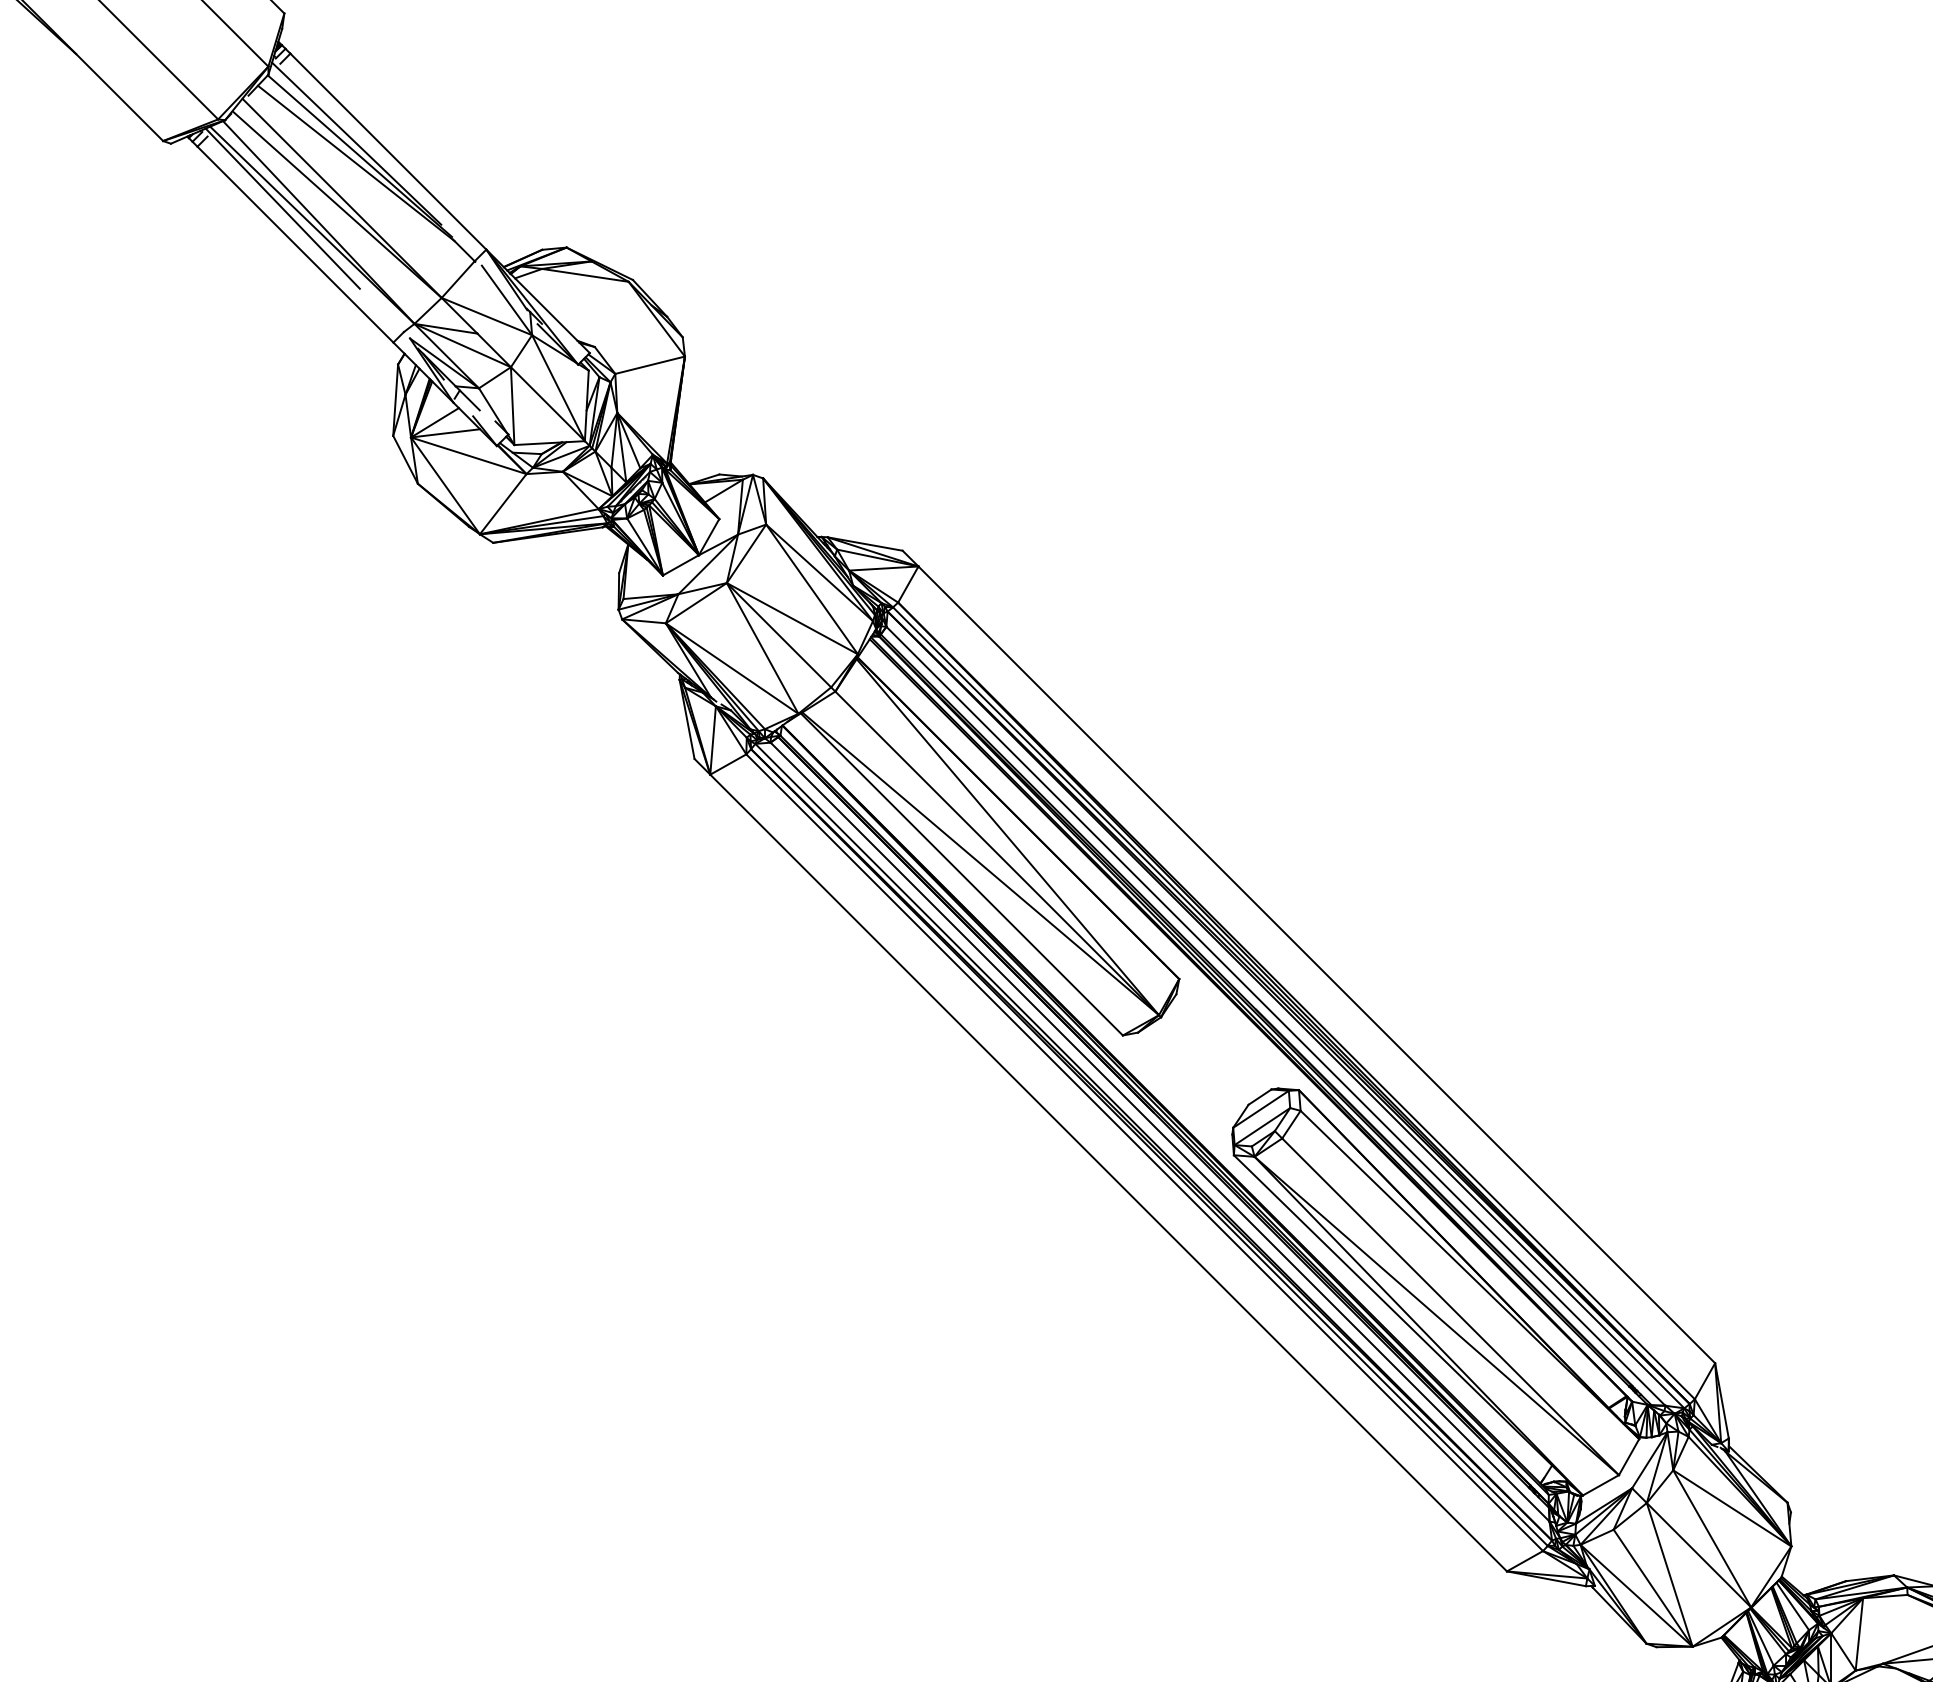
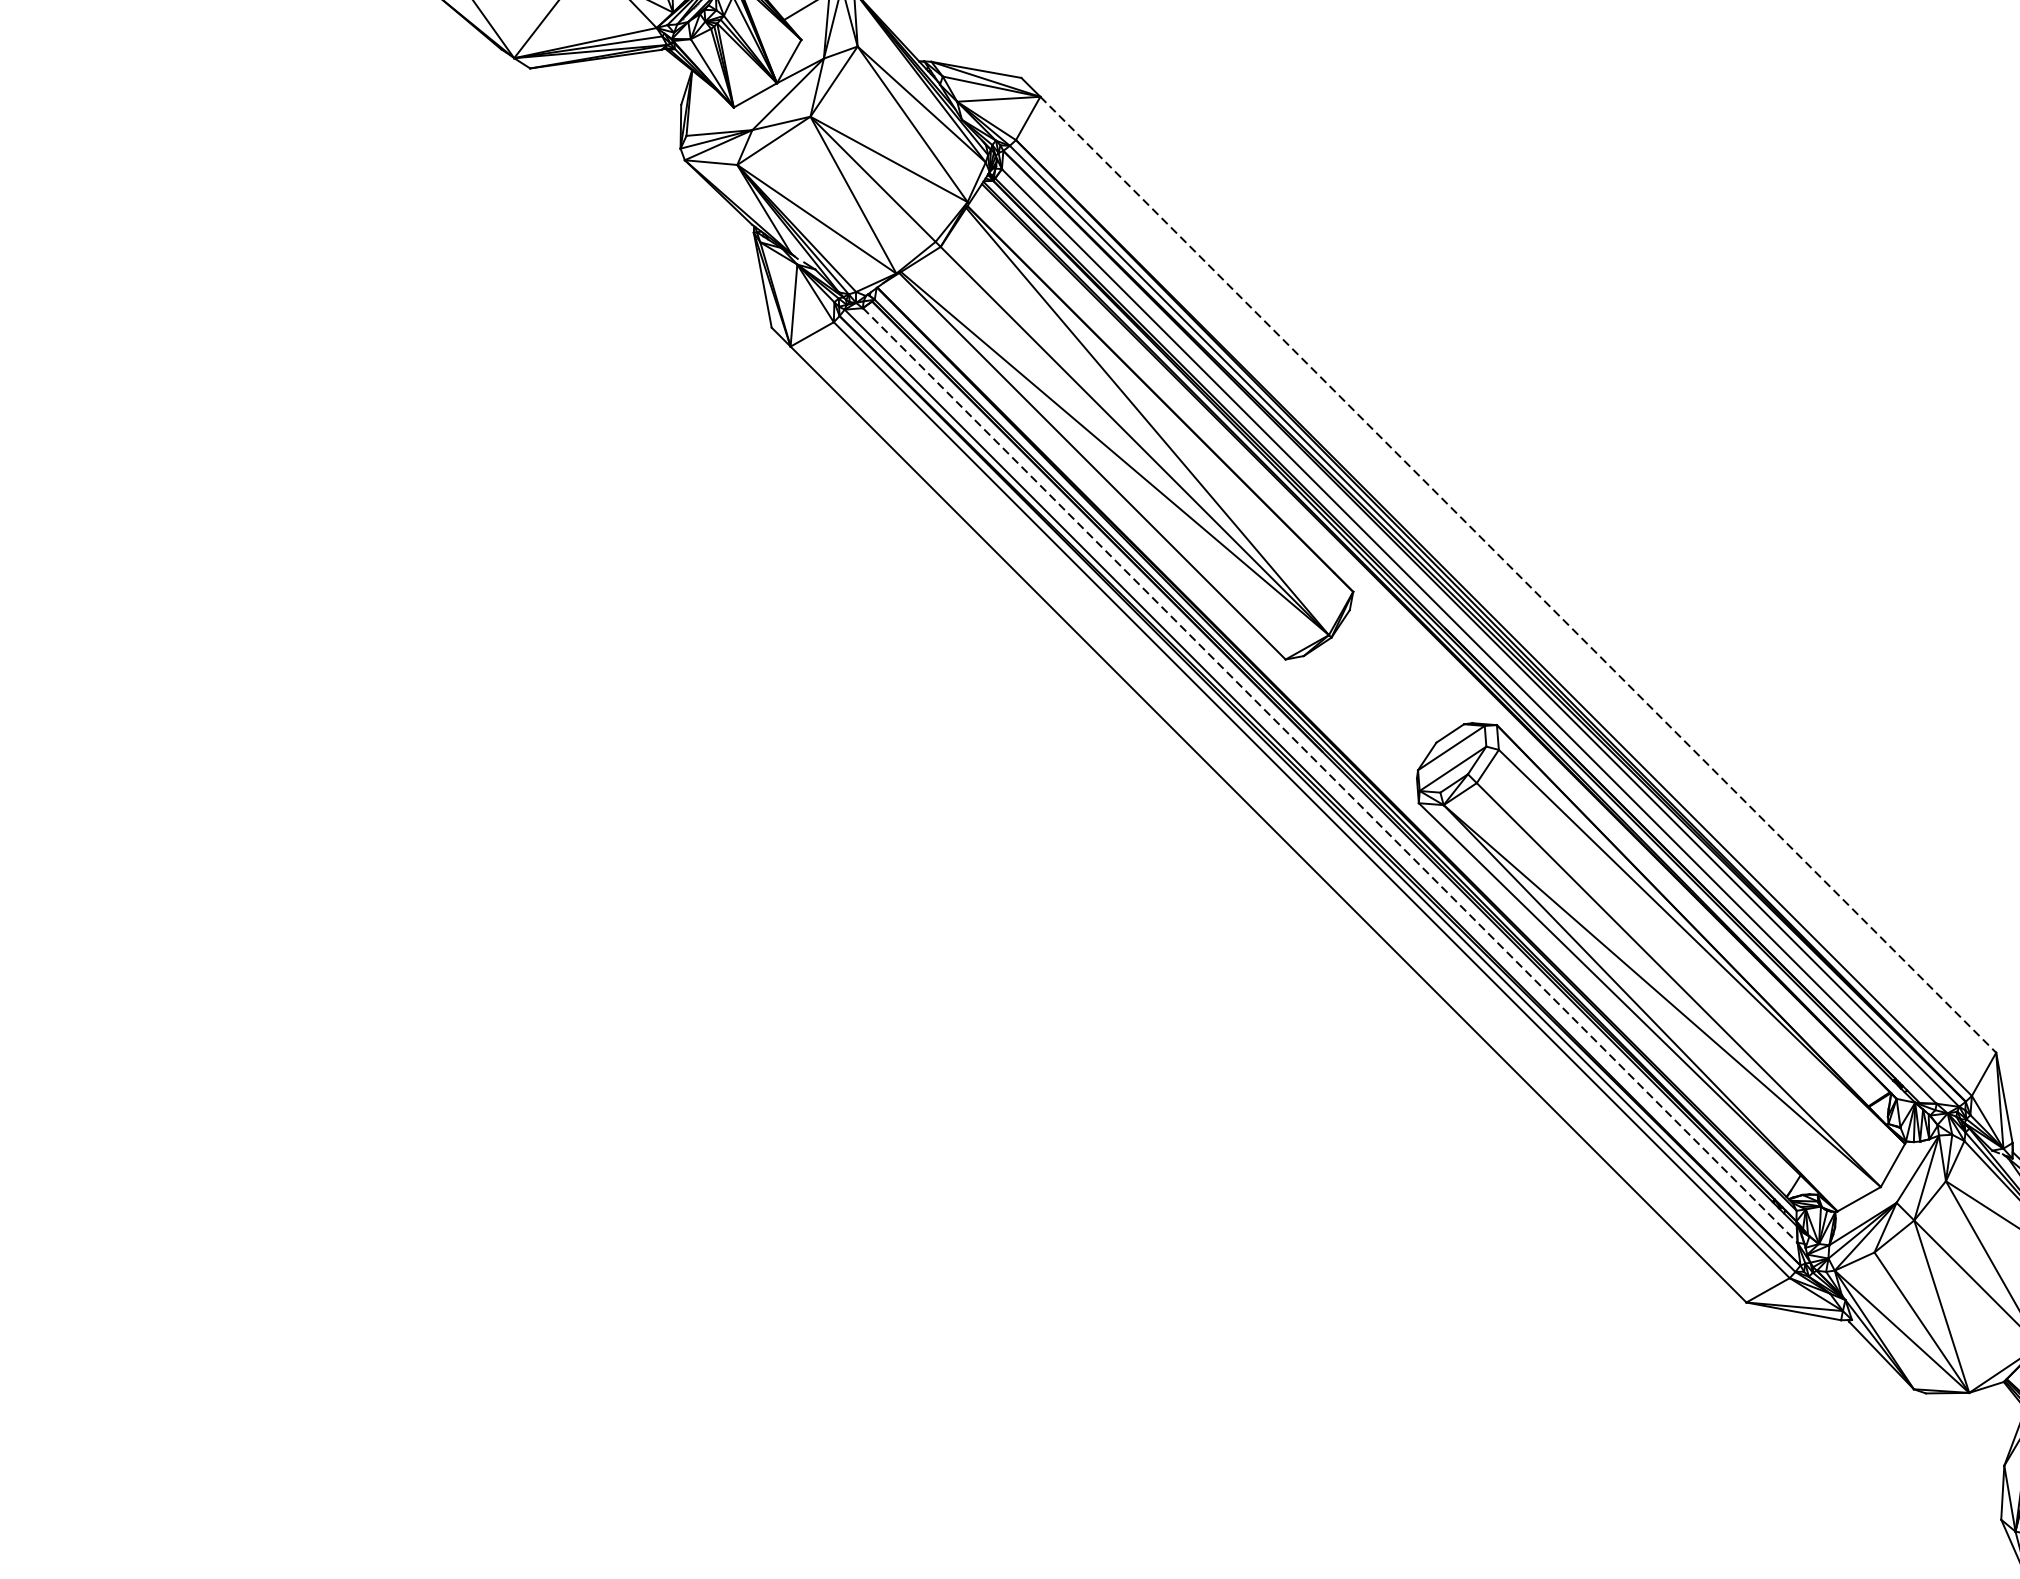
line: (1317, 965) -> (1519, 575), solid -> dashed
line: (1160, 1132) -> (1330, 775), solid -> dashed

